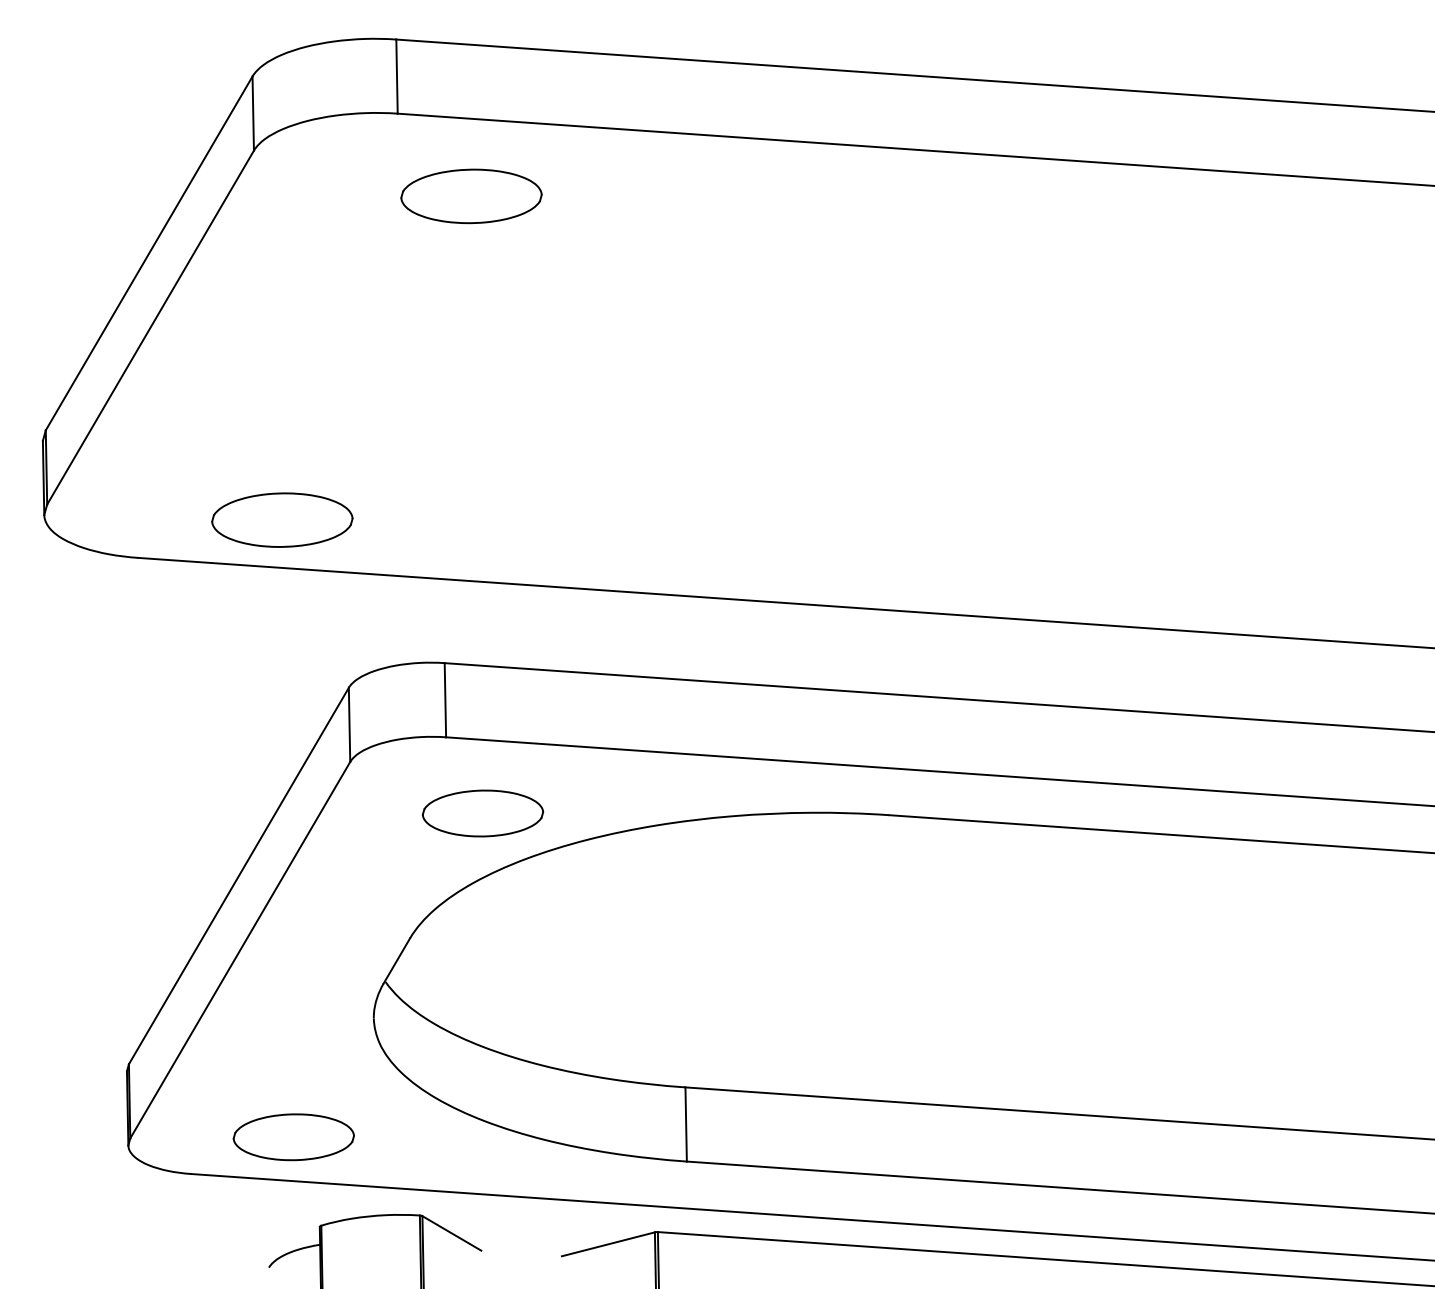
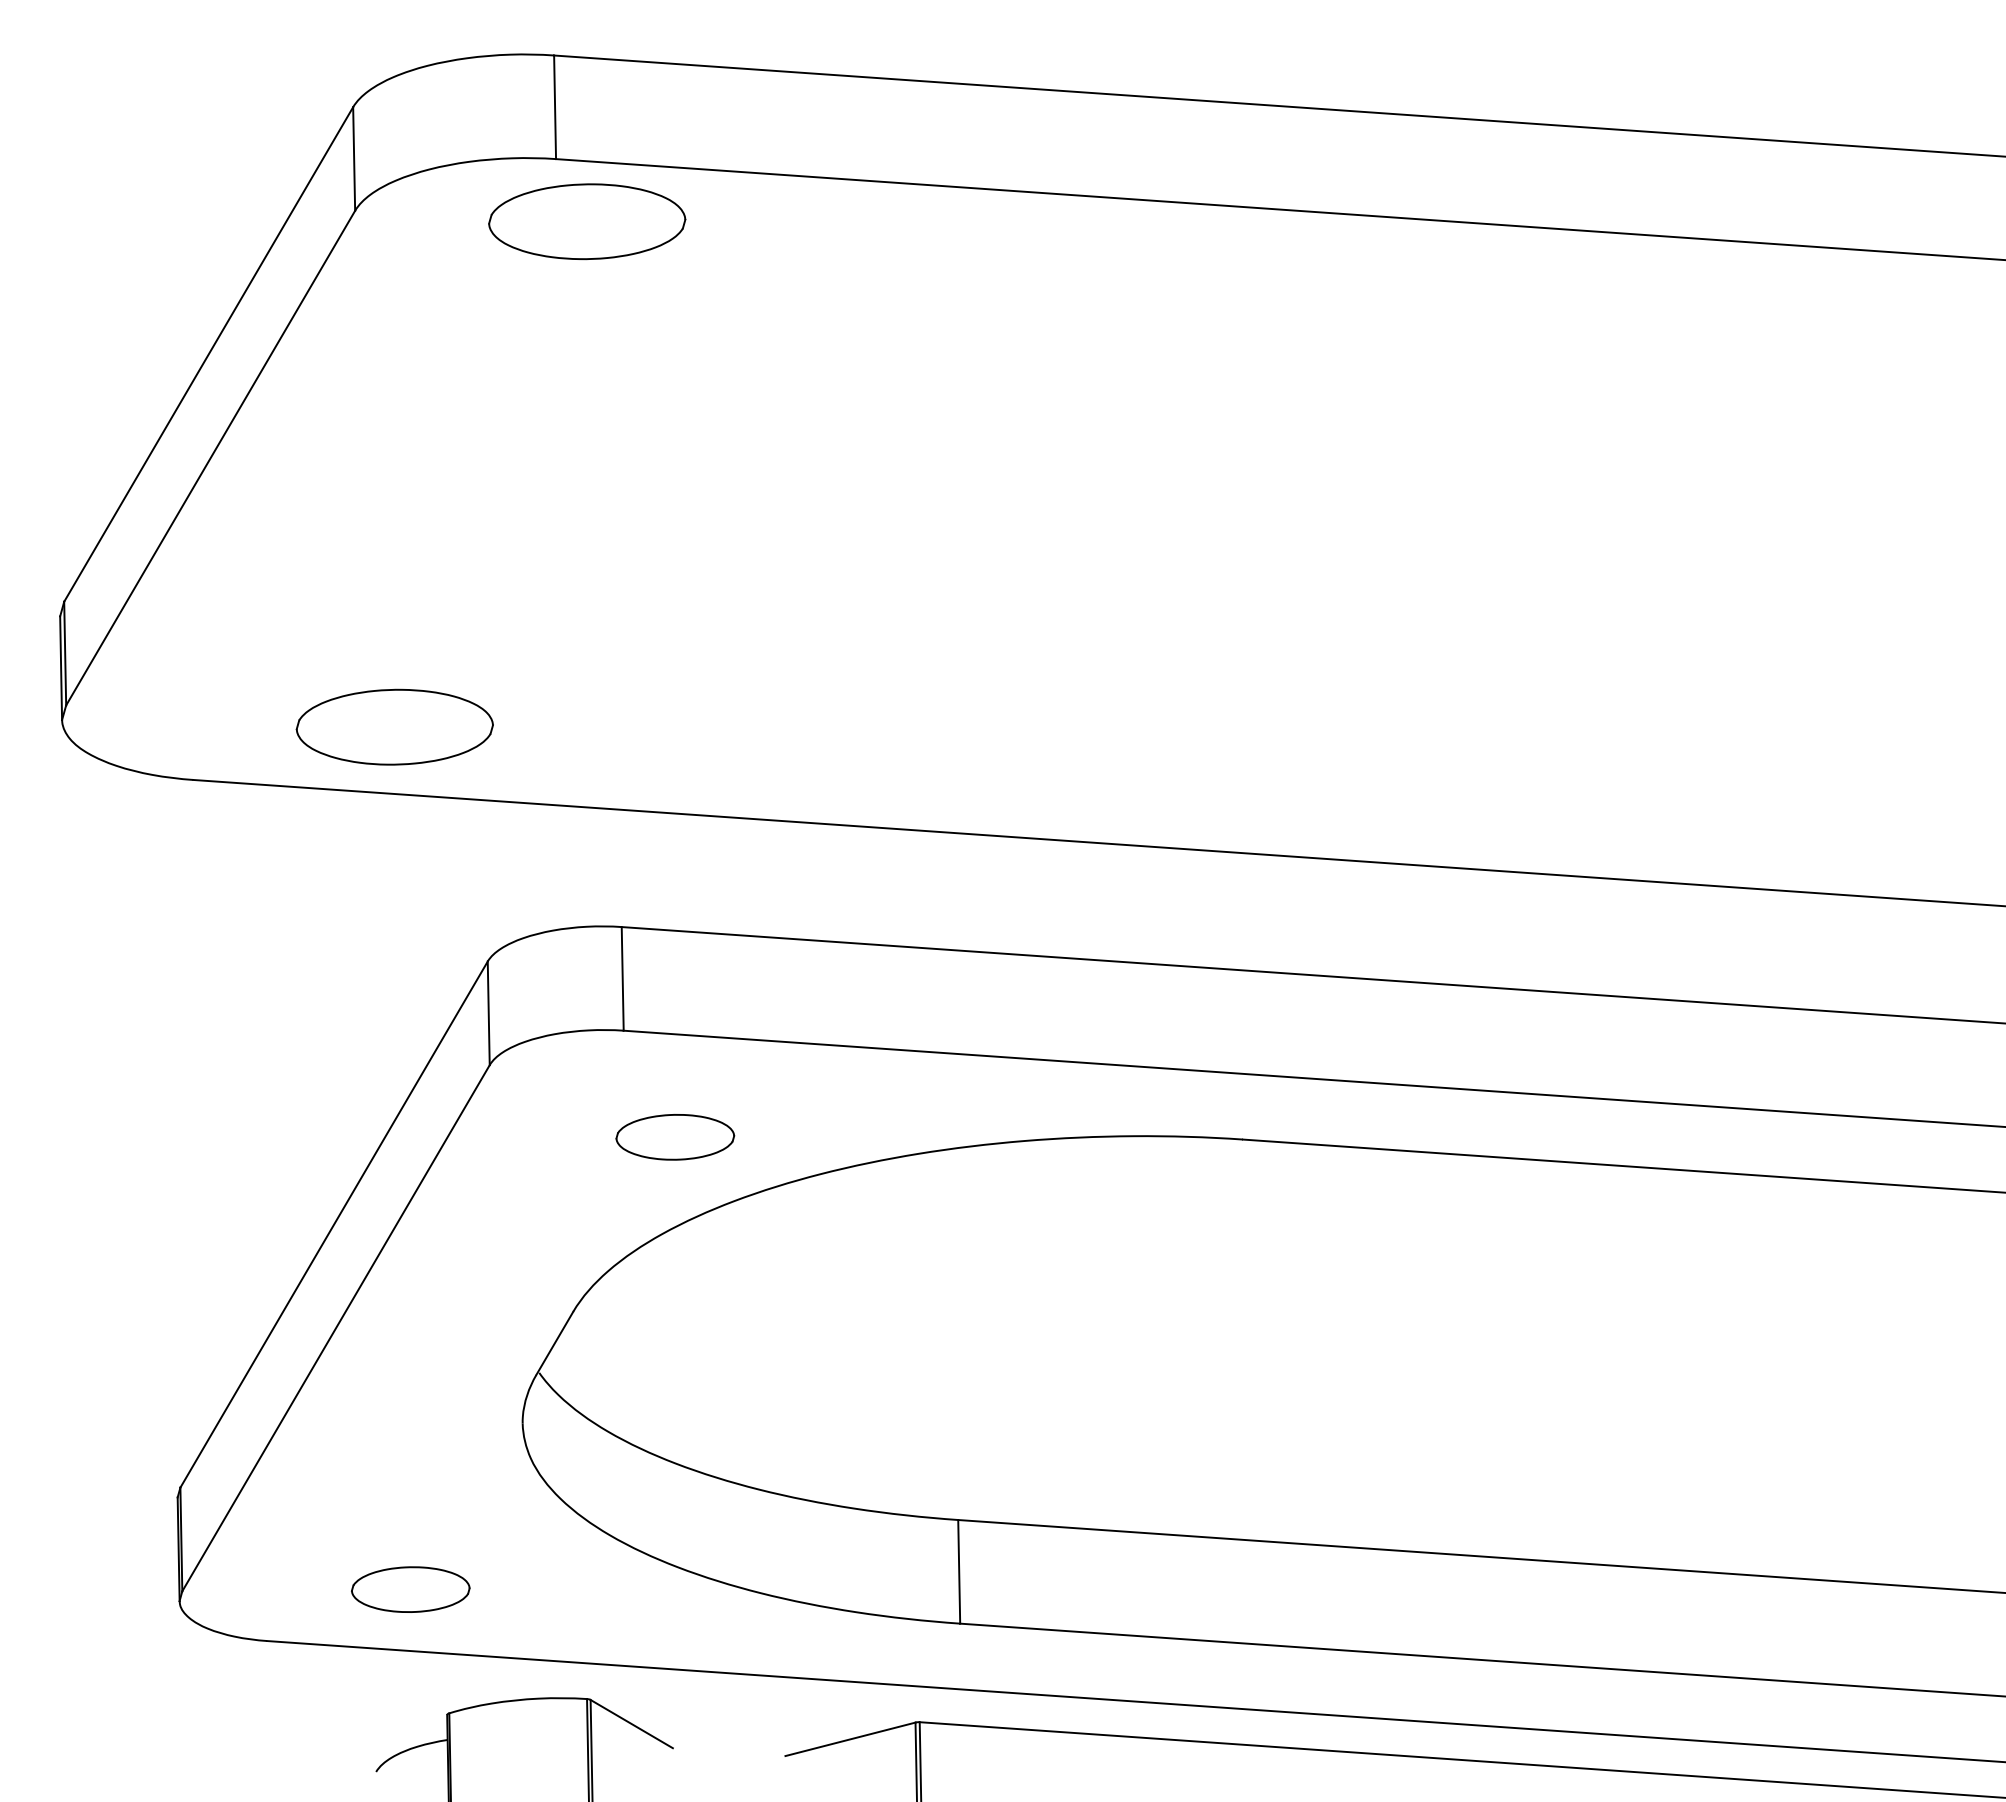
part: (471, 196) -> (587, 221), moved
part: (483, 813) -> (675, 1137), size x0.7
part: (293, 1137) -> (410, 1589), size x0.7

